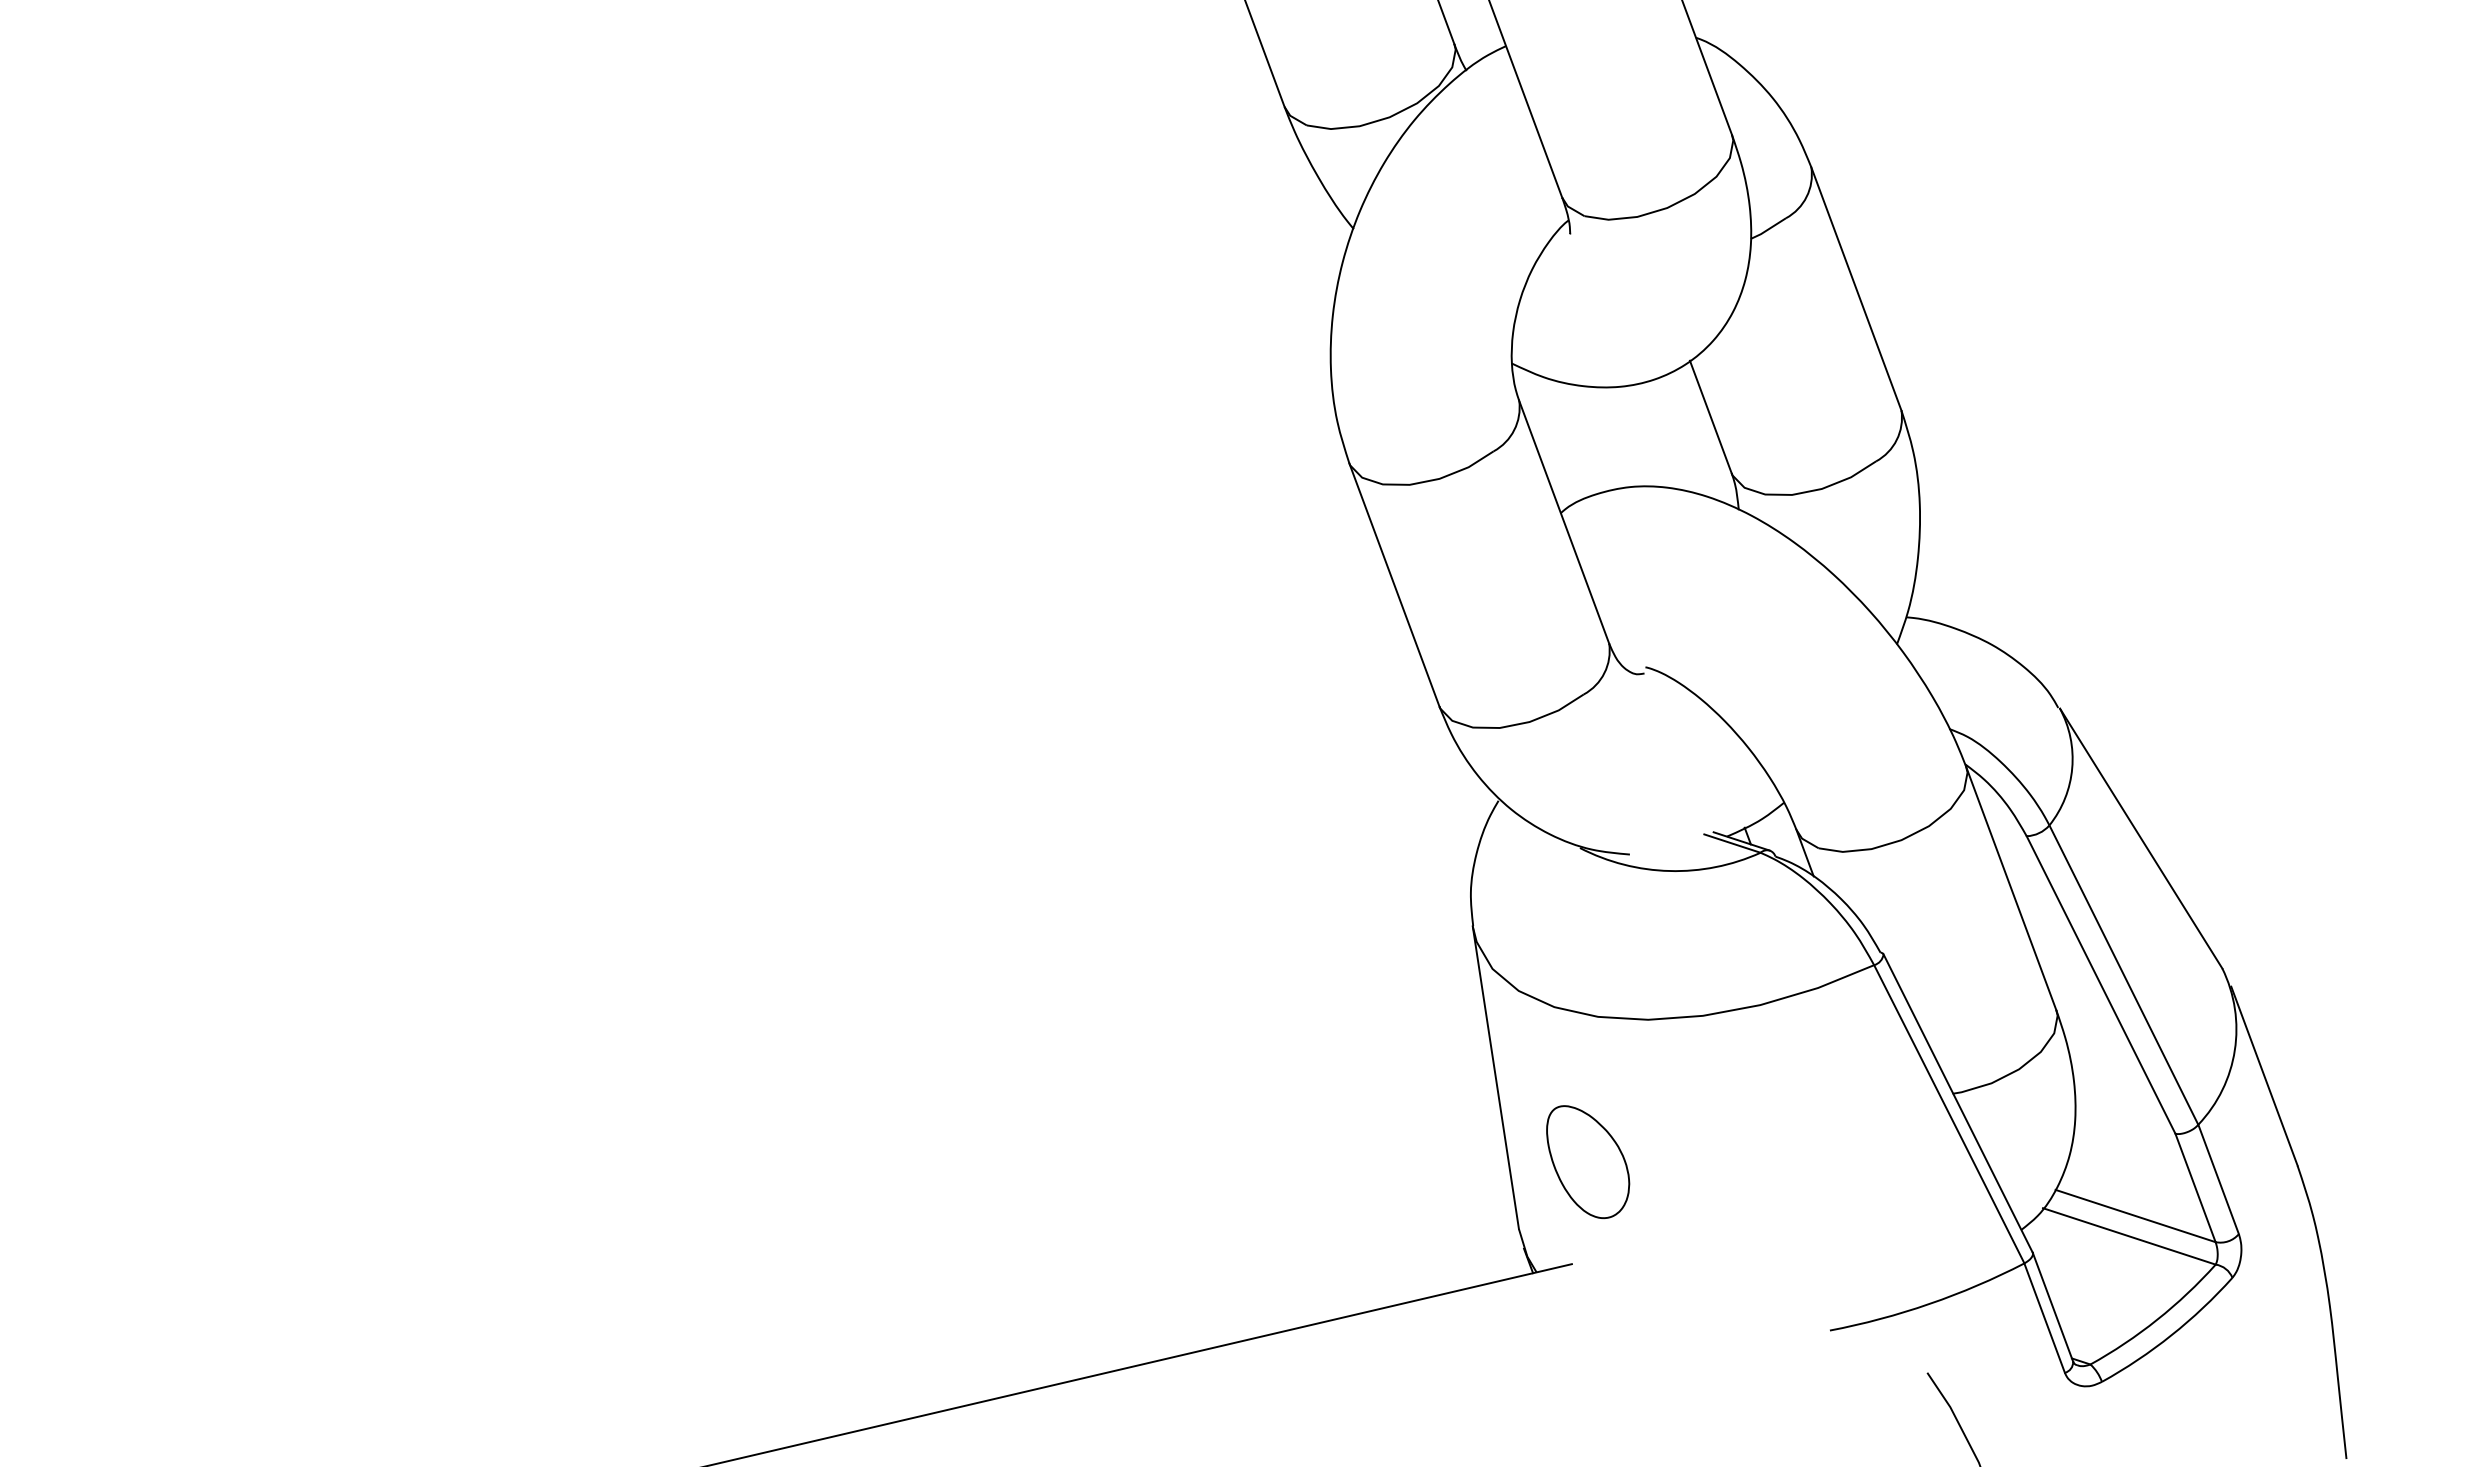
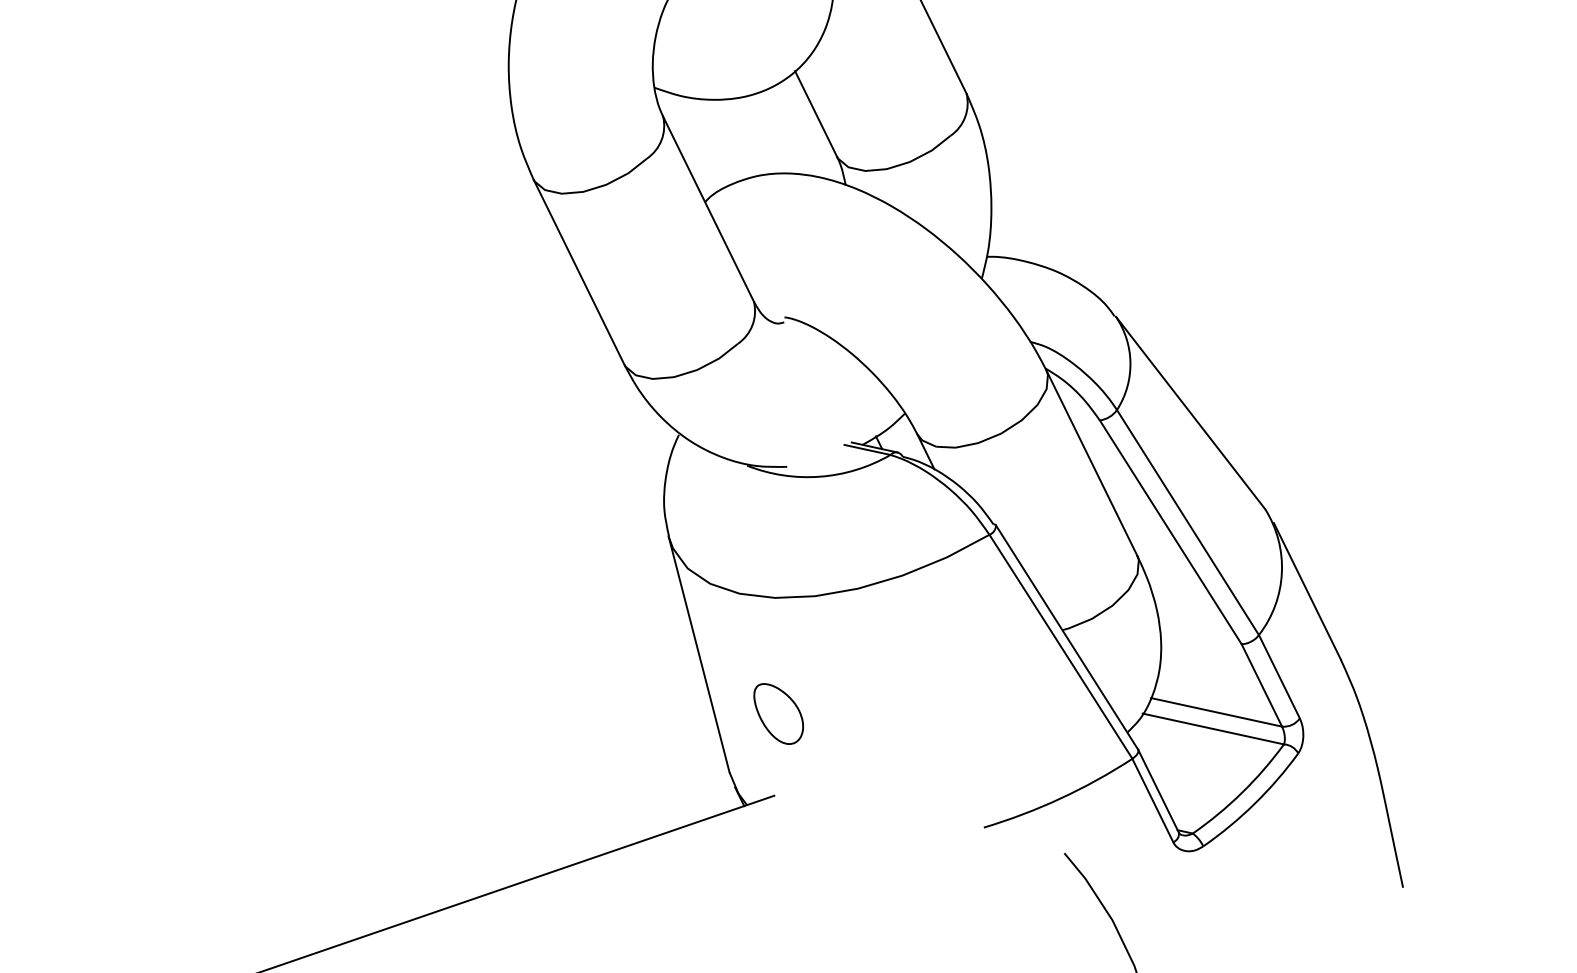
part: (1588, 1162) -> (779, 713), size x0.7

